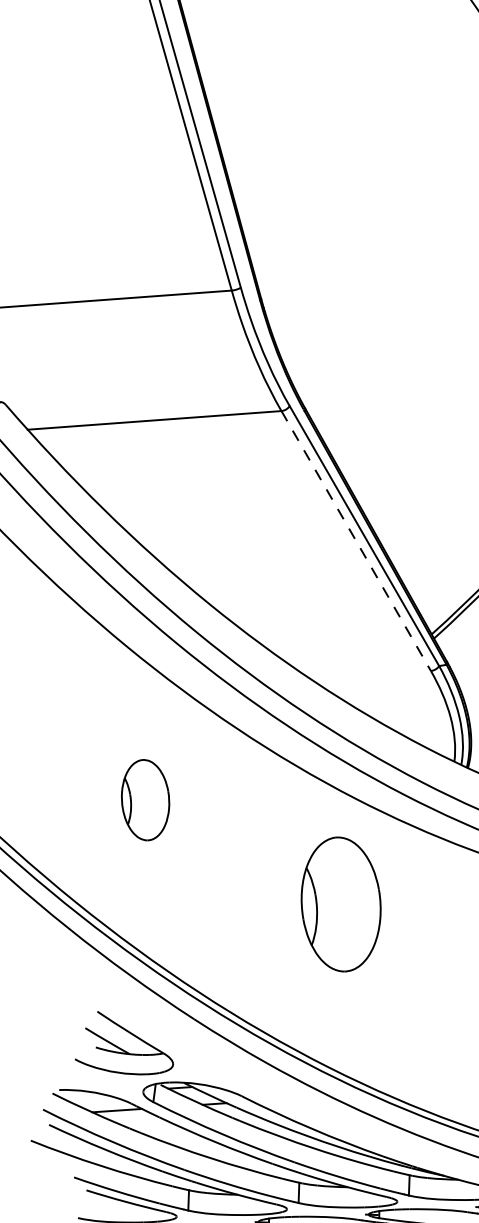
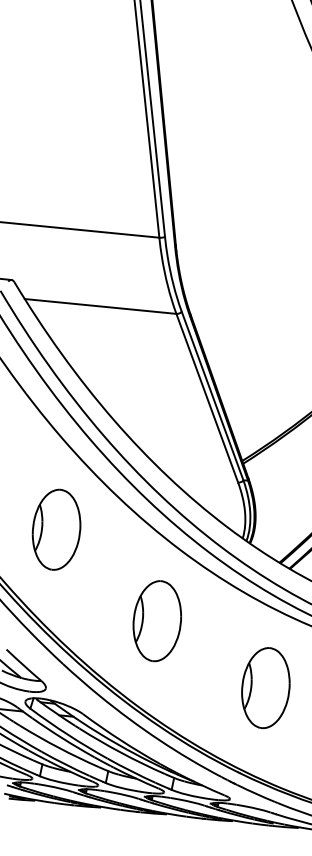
line: (356, 541) -> (207, 398), dashed -> solid
part: (145, 799) -> (56, 529), size x1.67
part: (341, 904) -> (157, 621), moved

